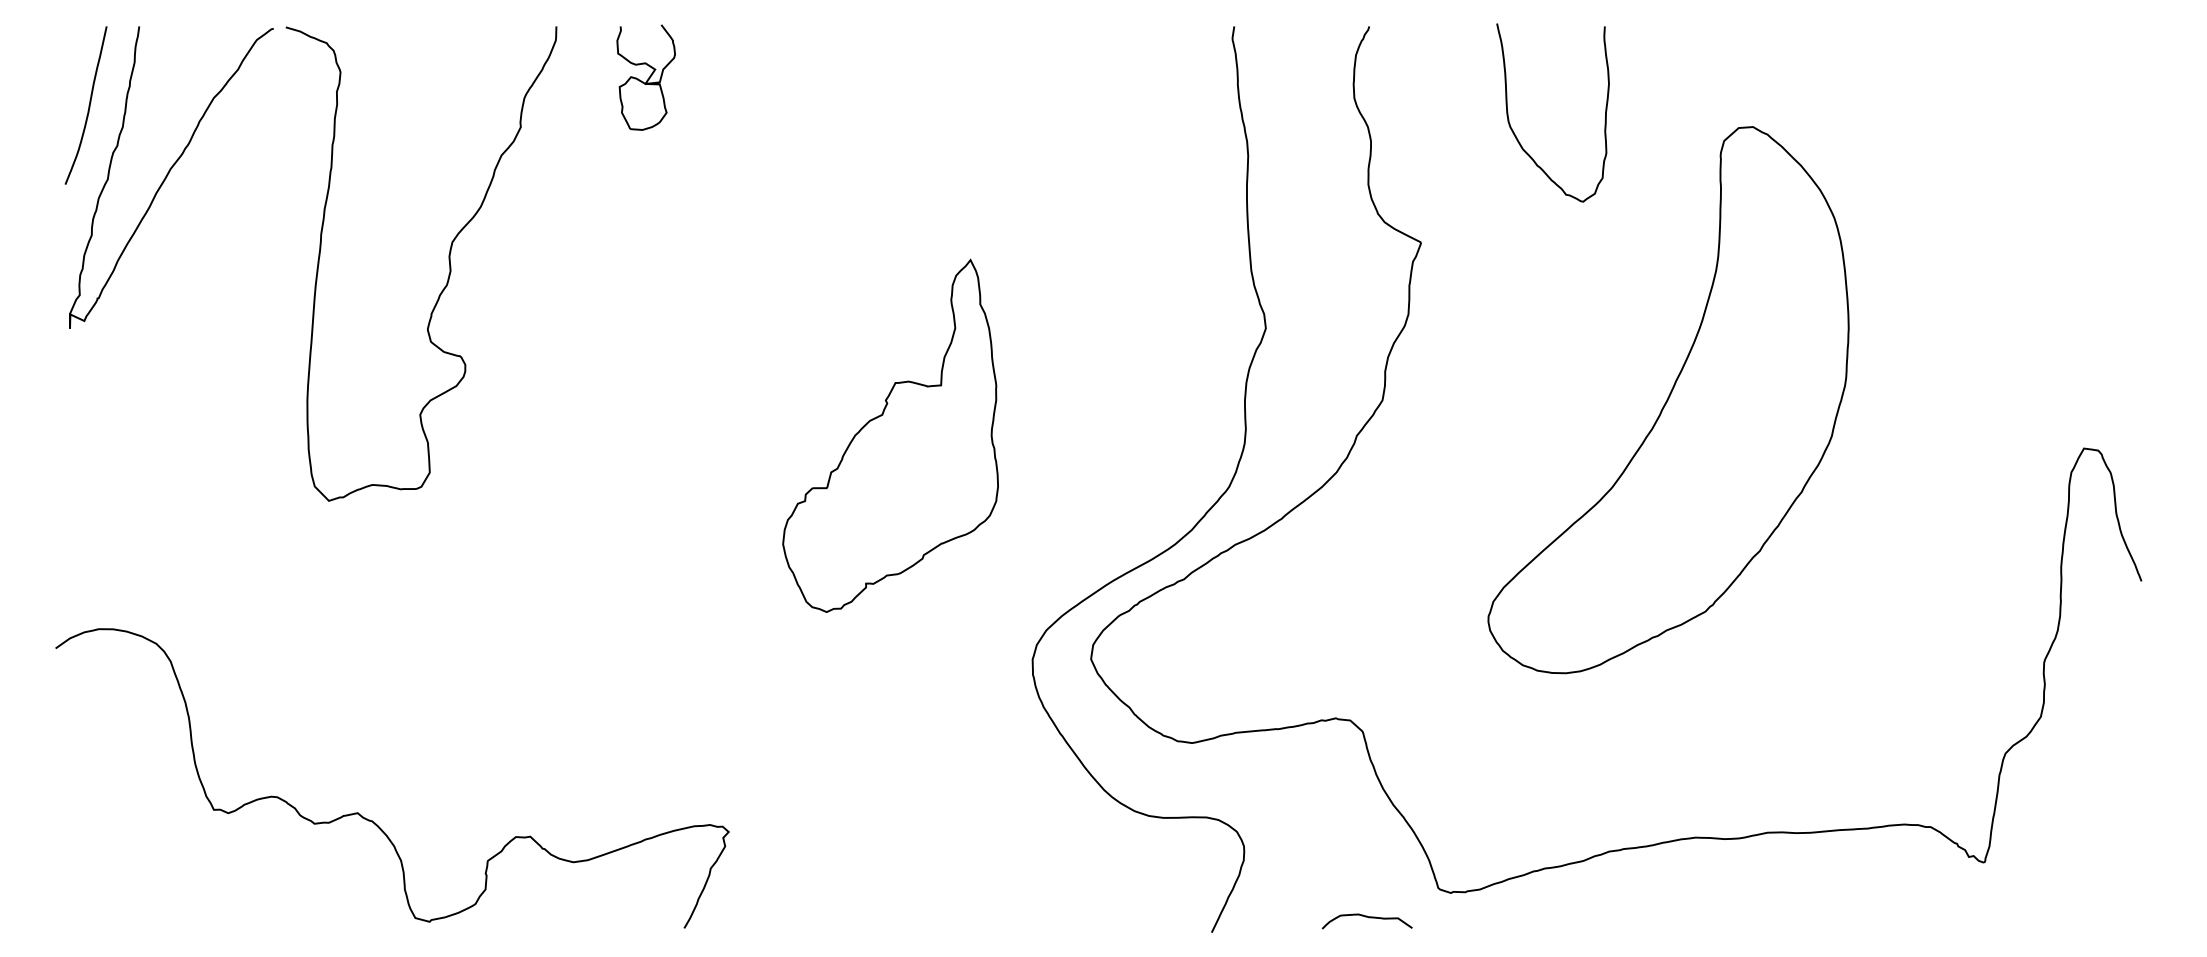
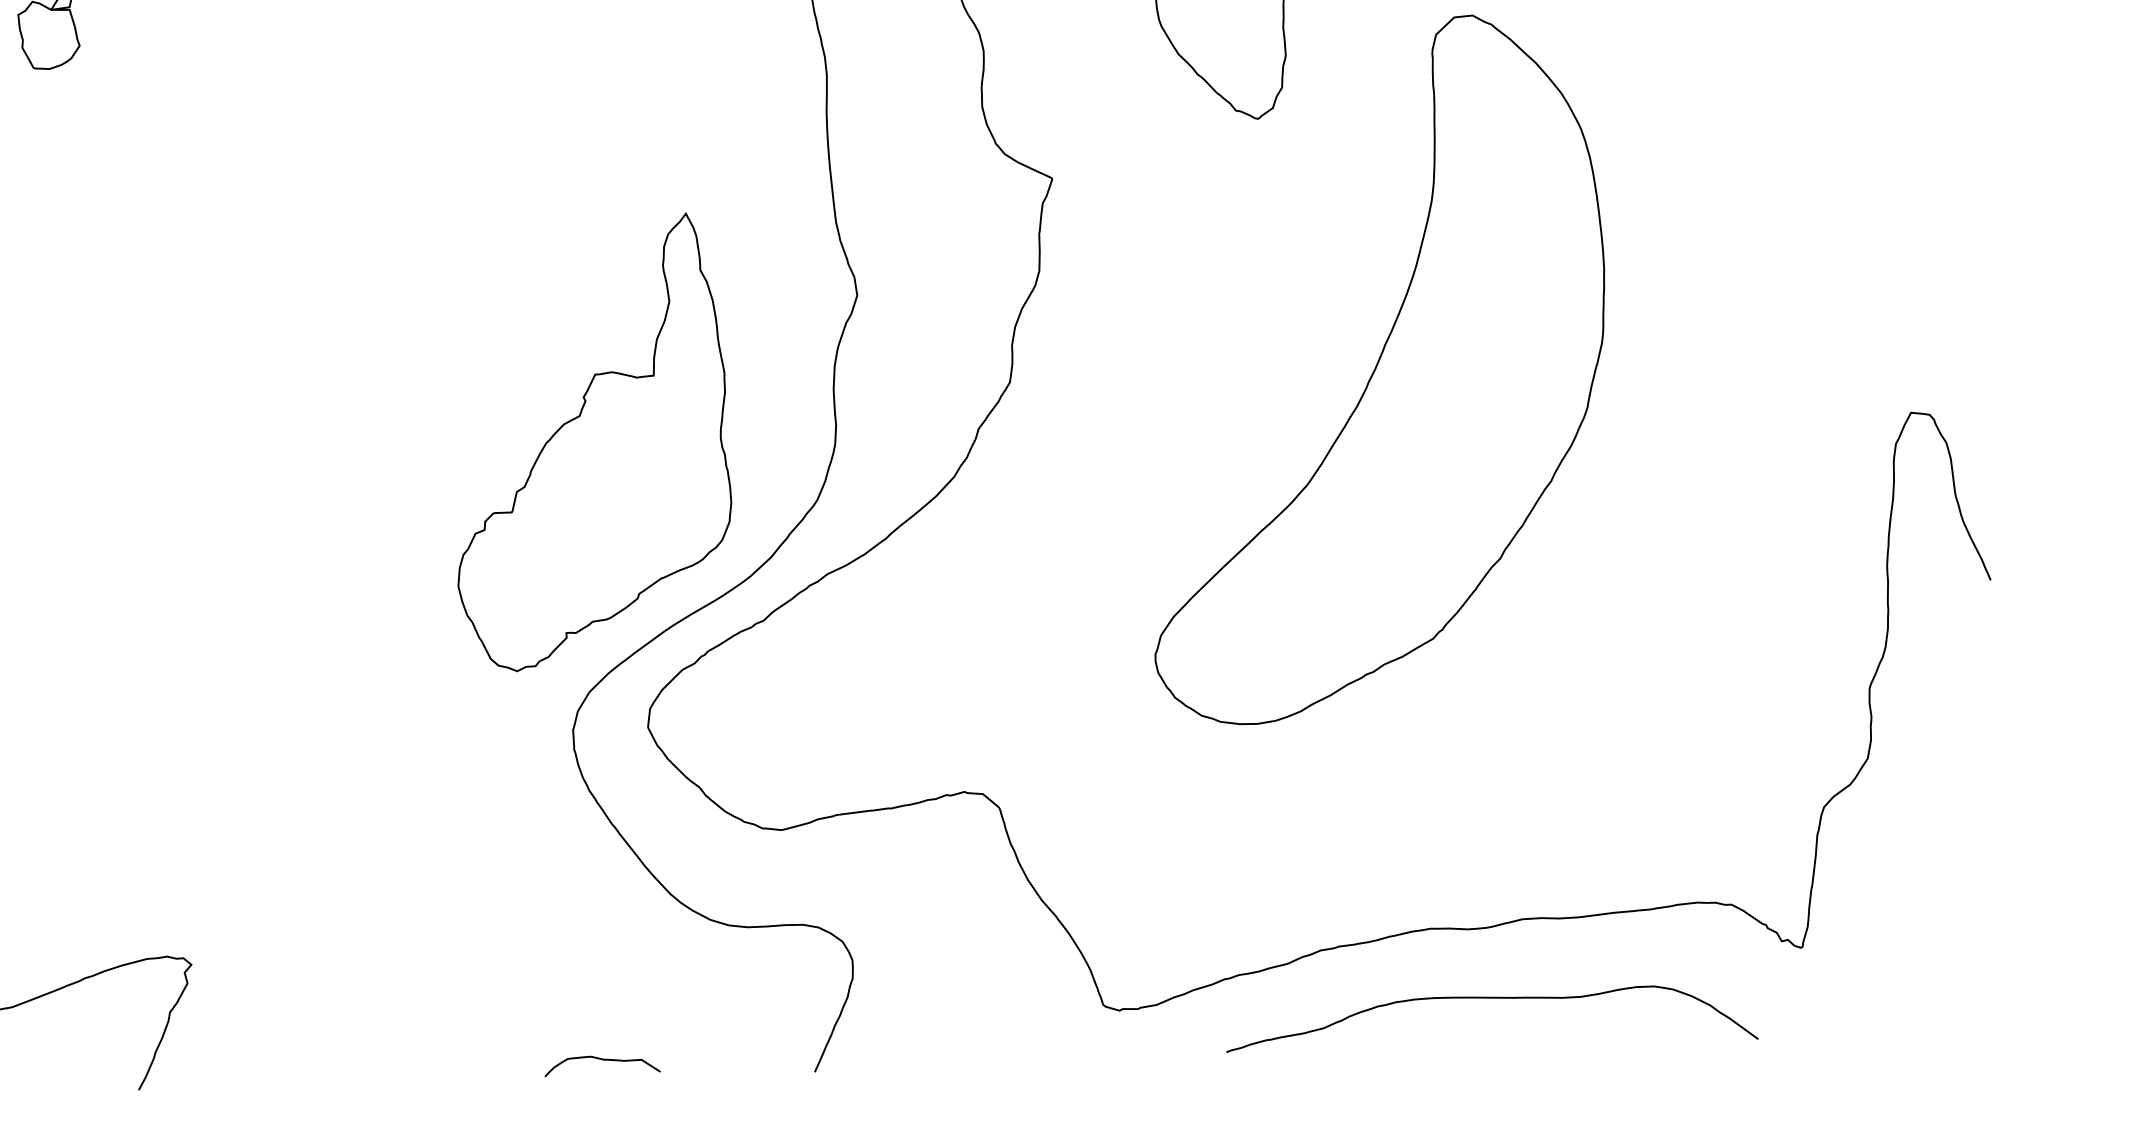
part: (890, 435) -> (591, 442), moved
curve: (1744, 894) -> (1495, 999), added
curve: (1366, 917) -> (601, 1060), moved

